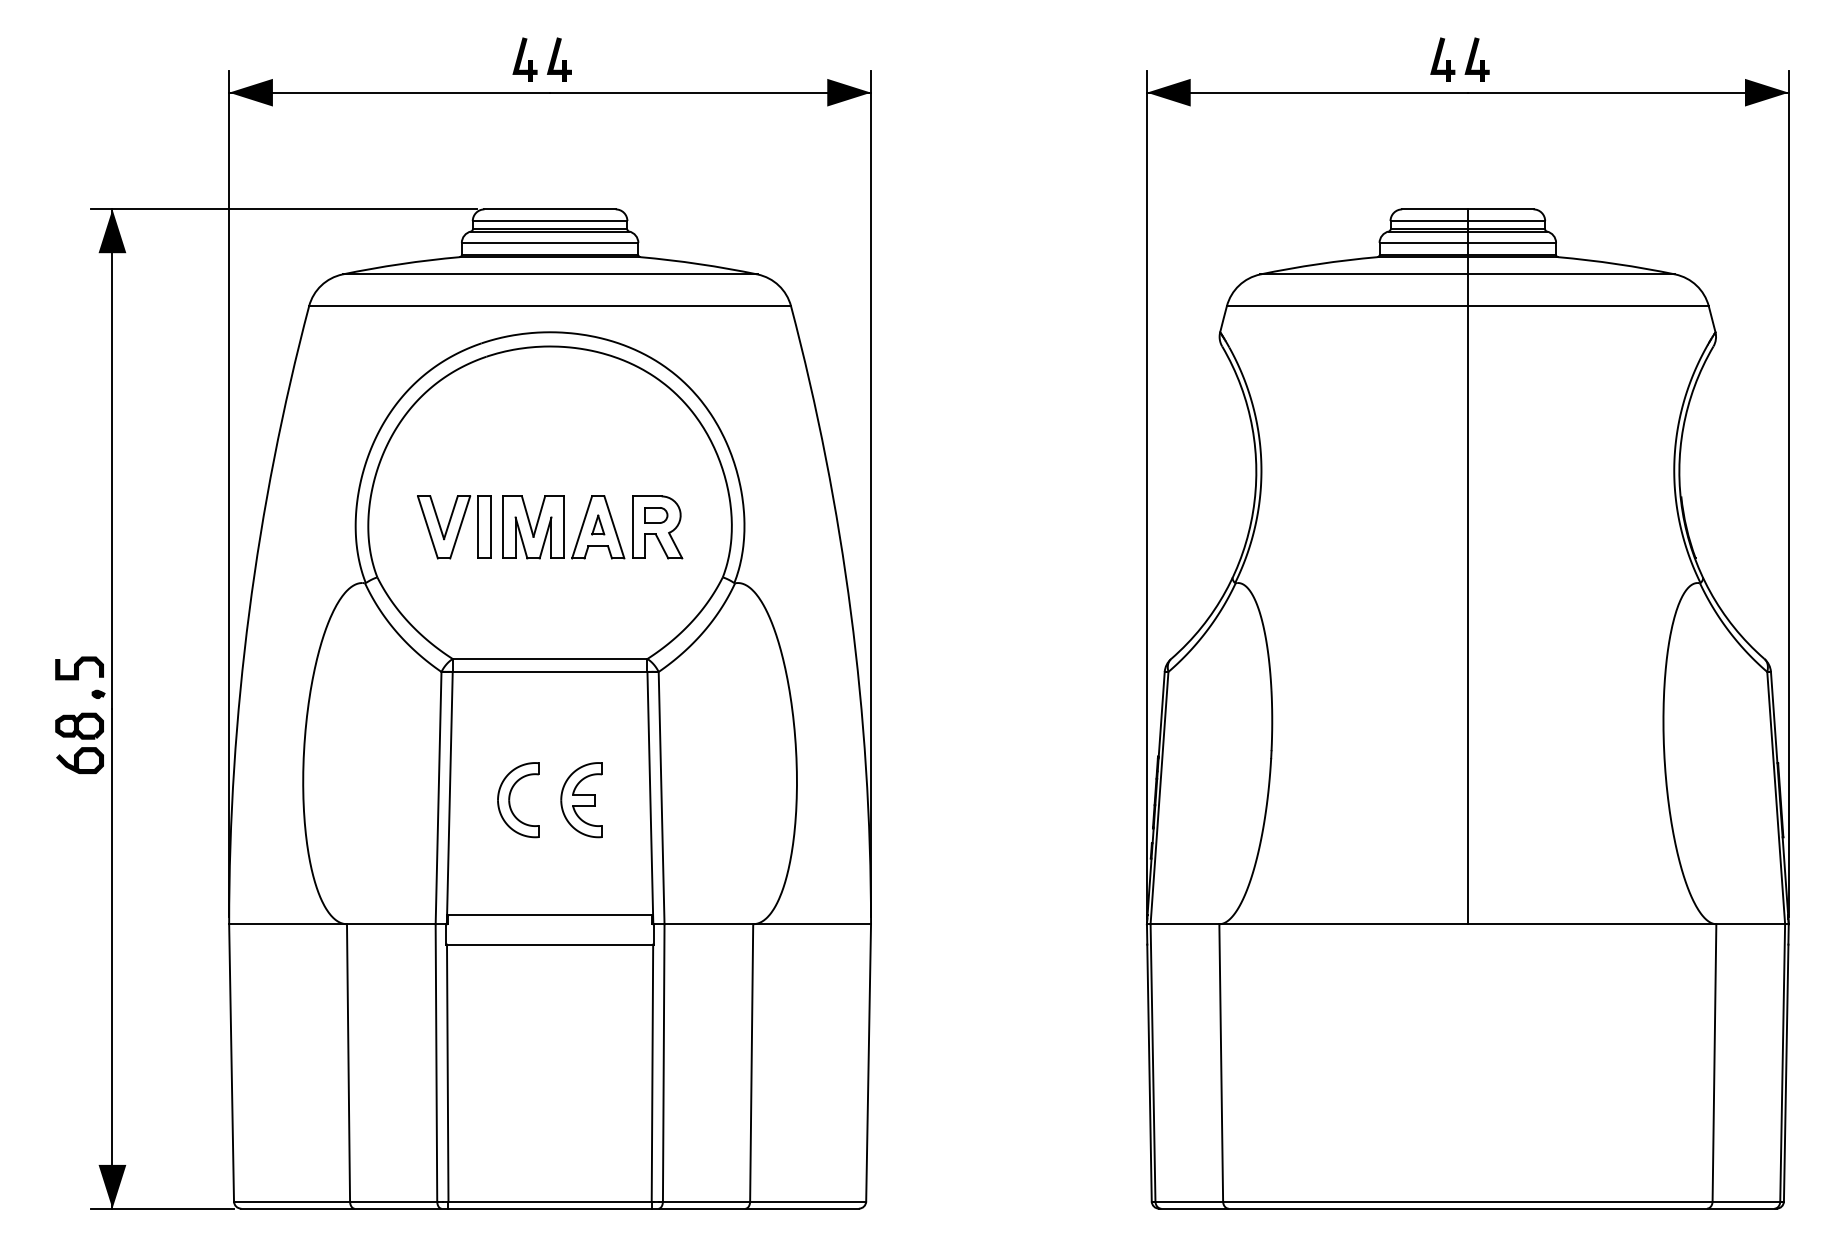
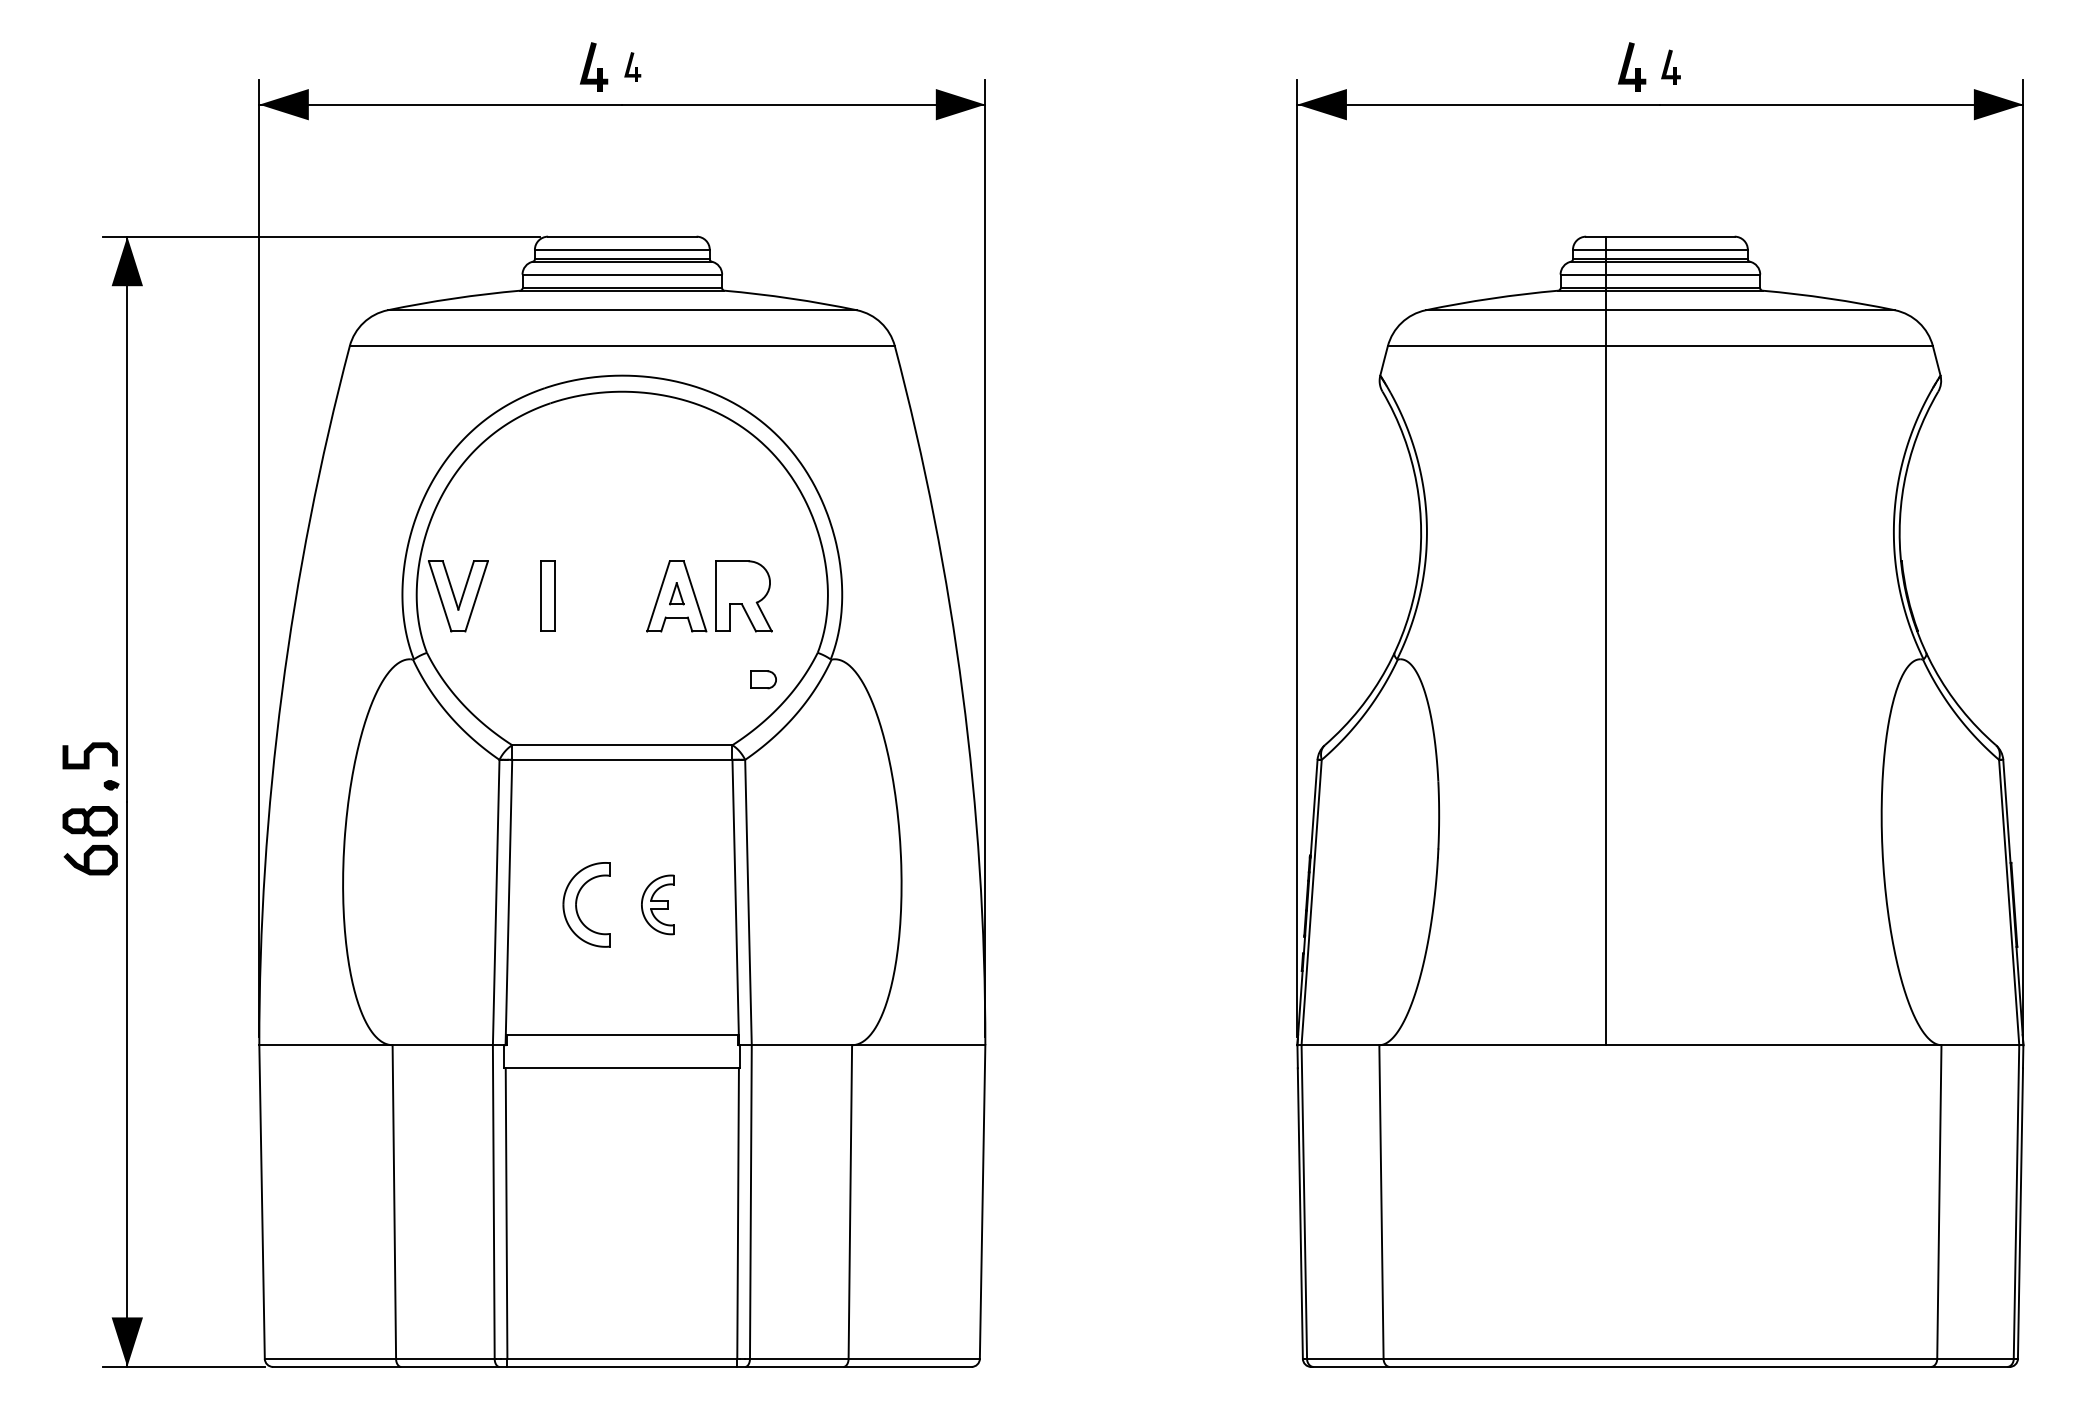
part: (559, 58) -> (632, 66), size x0.6
part: (1476, 58) -> (1670, 66), size x0.7
part: (656, 515) -> (763, 679), moved
part: (444, 527) -> (458, 596), moved
part: (533, 527) -> (603, 596), removed
line: (1467, 566) -> (1606, 640), moved
part: (581, 799) -> (657, 904), size x0.7

